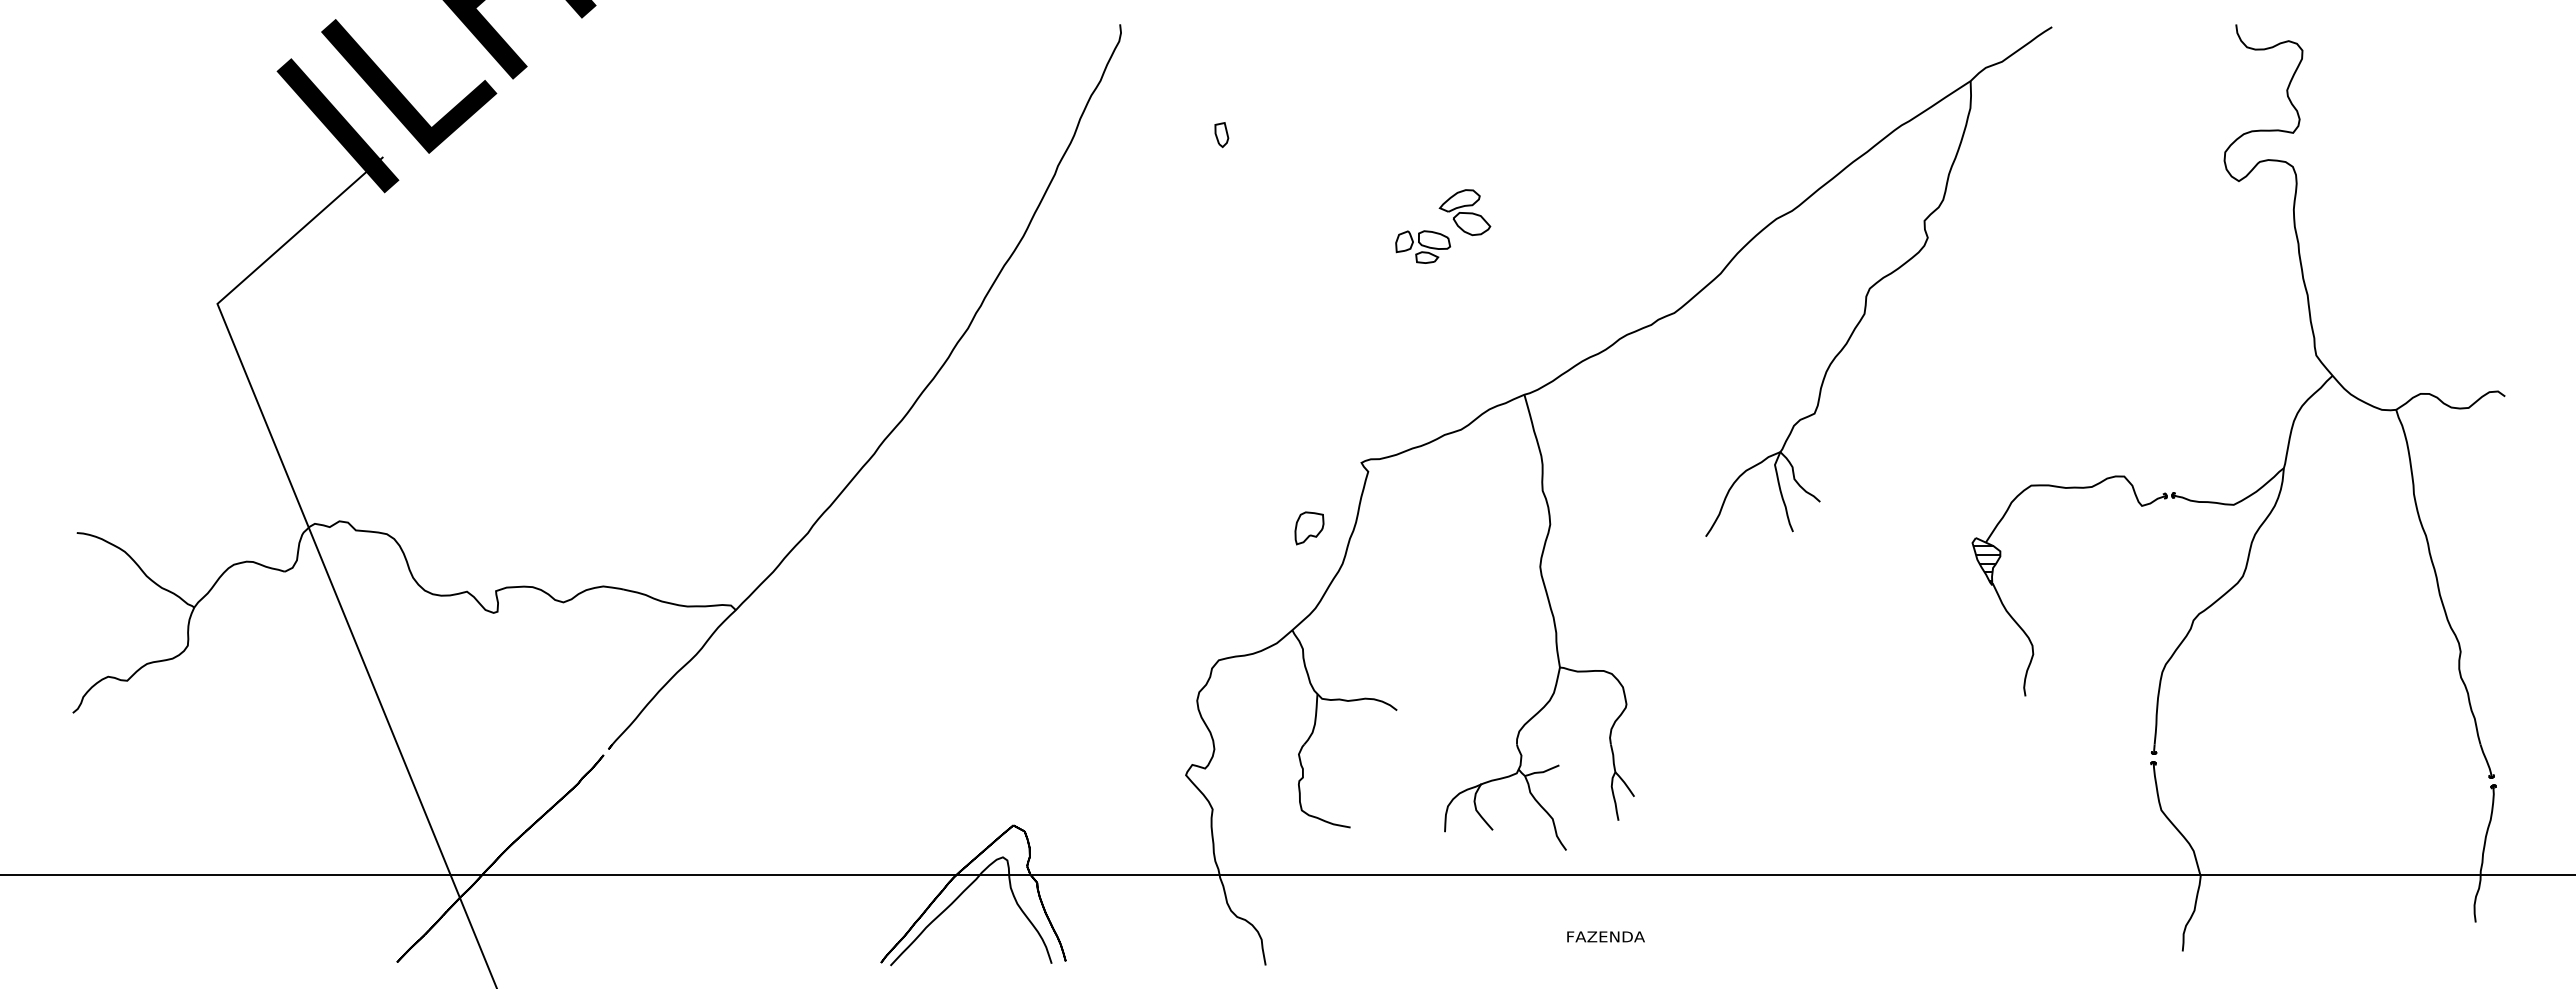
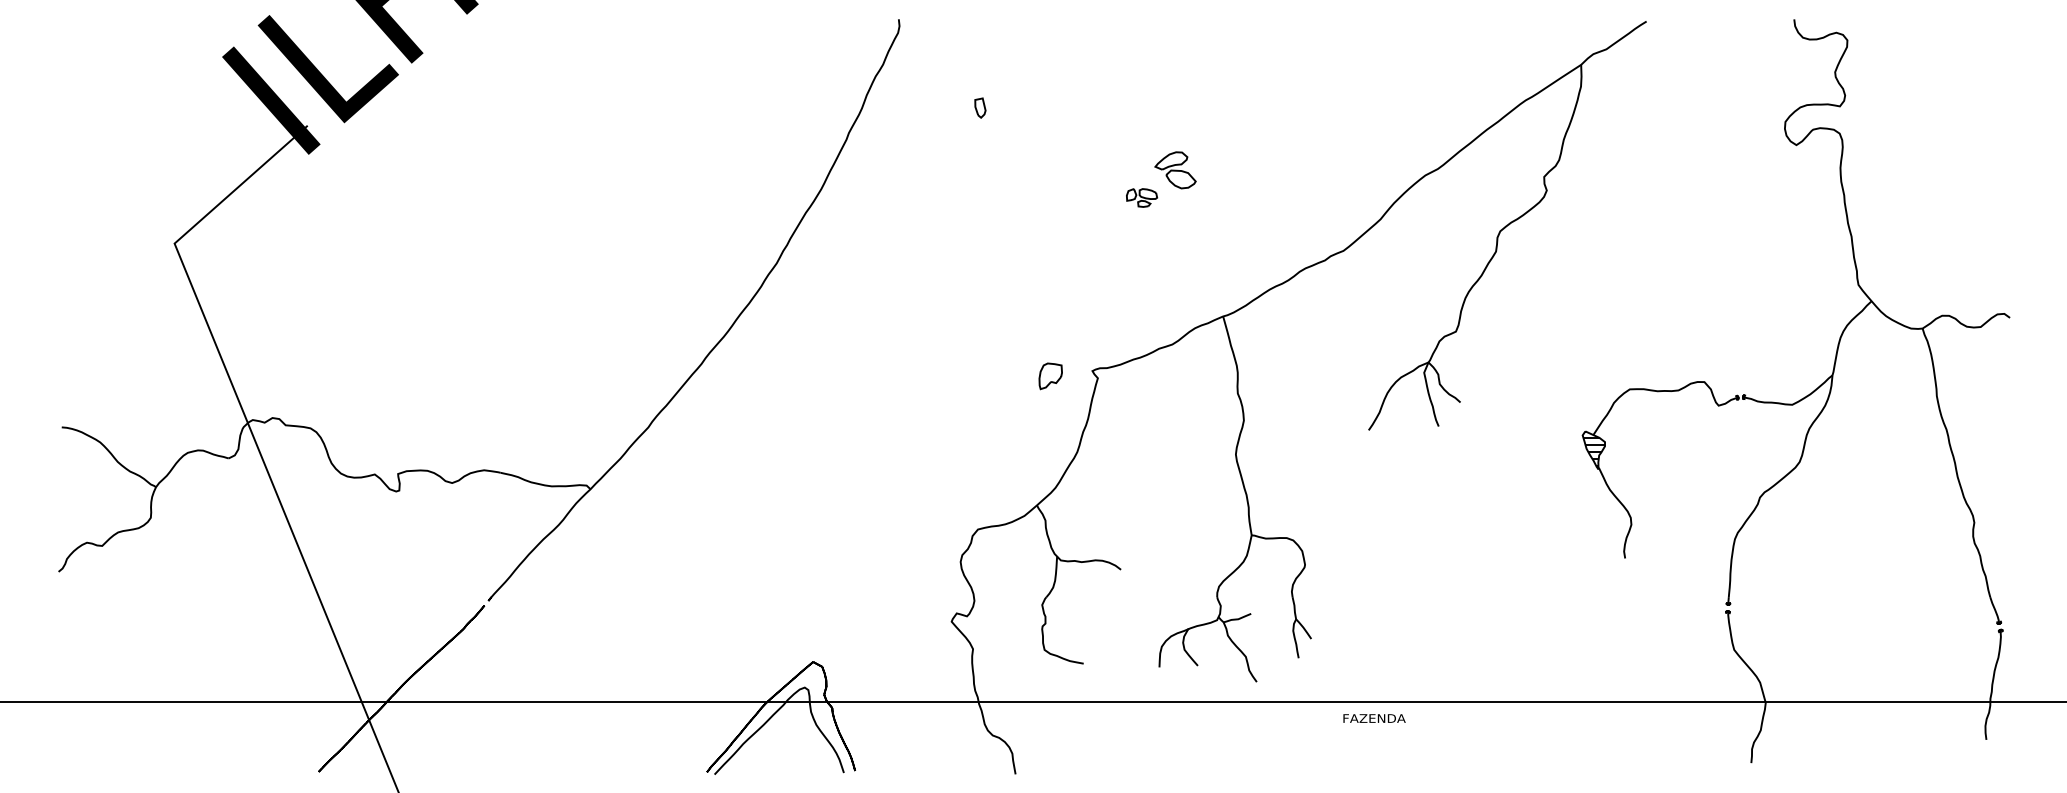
part: (1423, 246) -> (1142, 197), size x0.7
part: (1309, 528) -> (1050, 376), moved
text: (1605, 936) -> (1374, 718), moved

